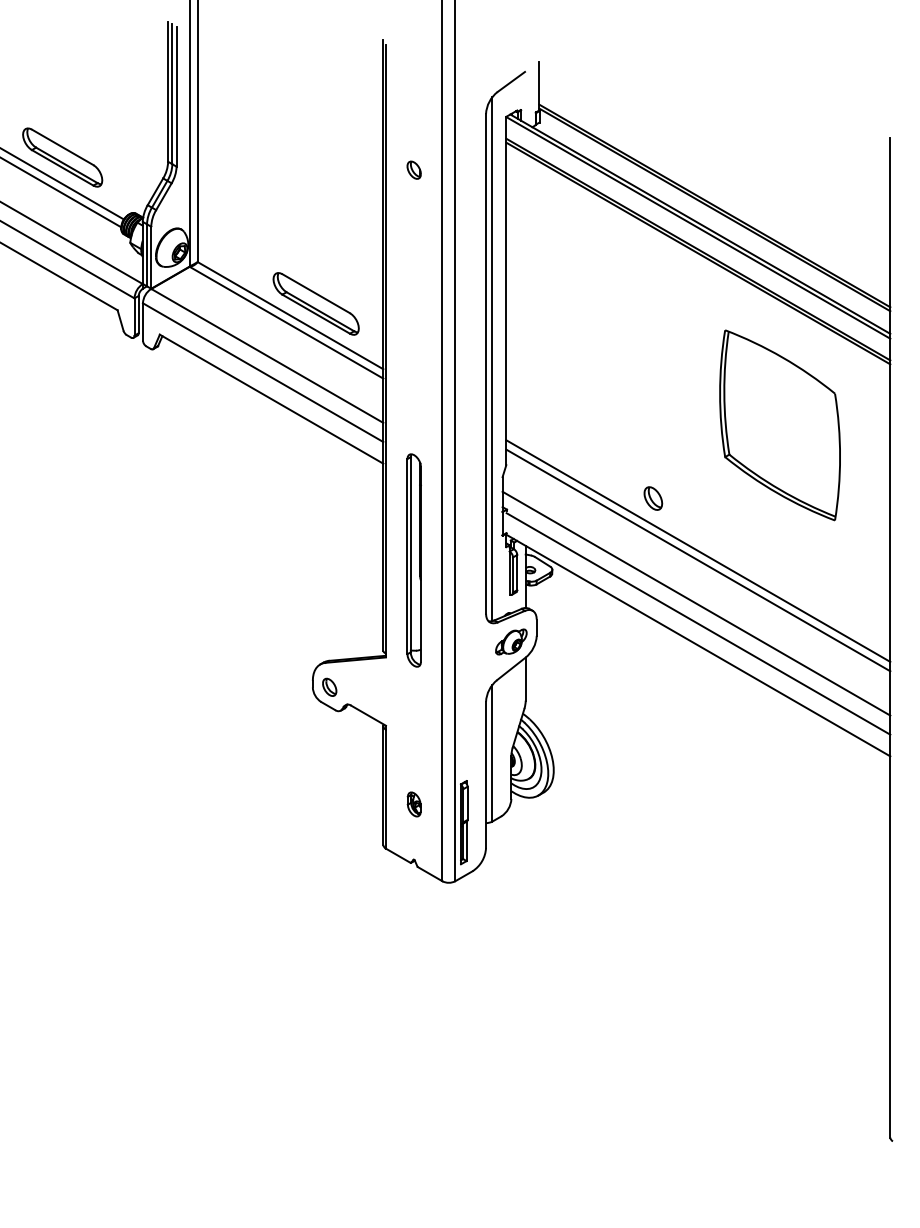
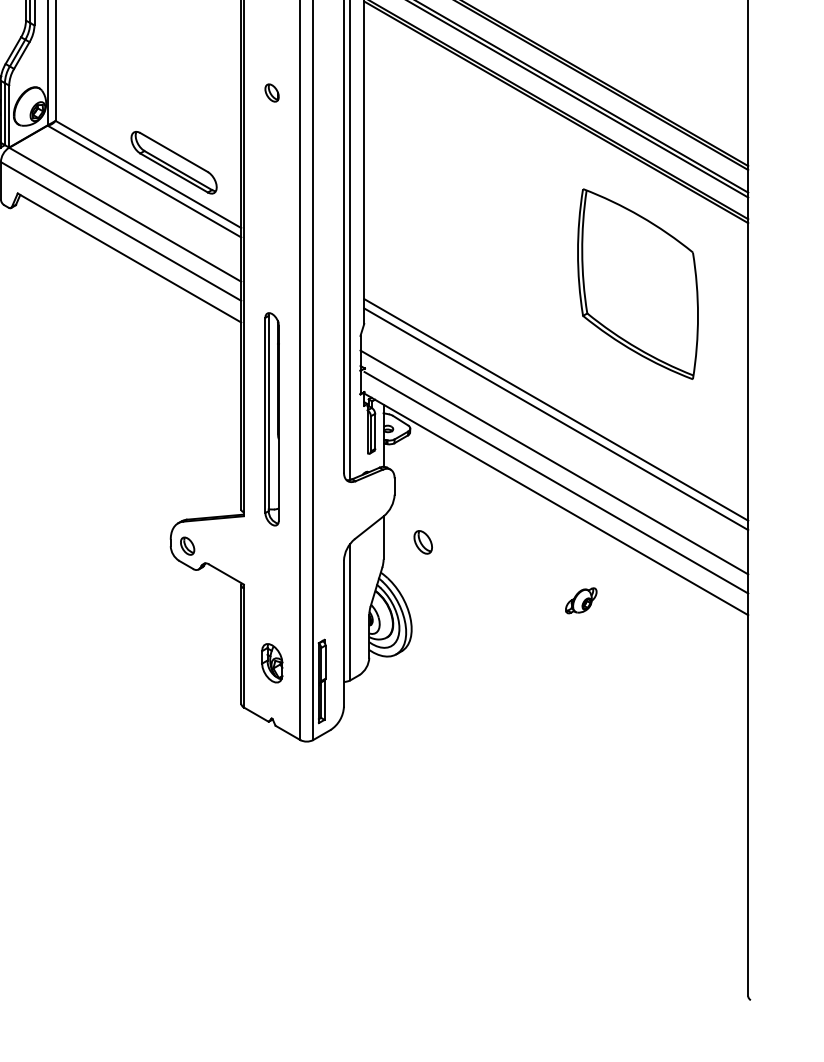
part: (413, 169) -> (271, 92), moved
part: (653, 498) -> (423, 542), moved
part: (511, 641) -> (581, 600), moved
part: (413, 804) -> (271, 663), size x1.6

